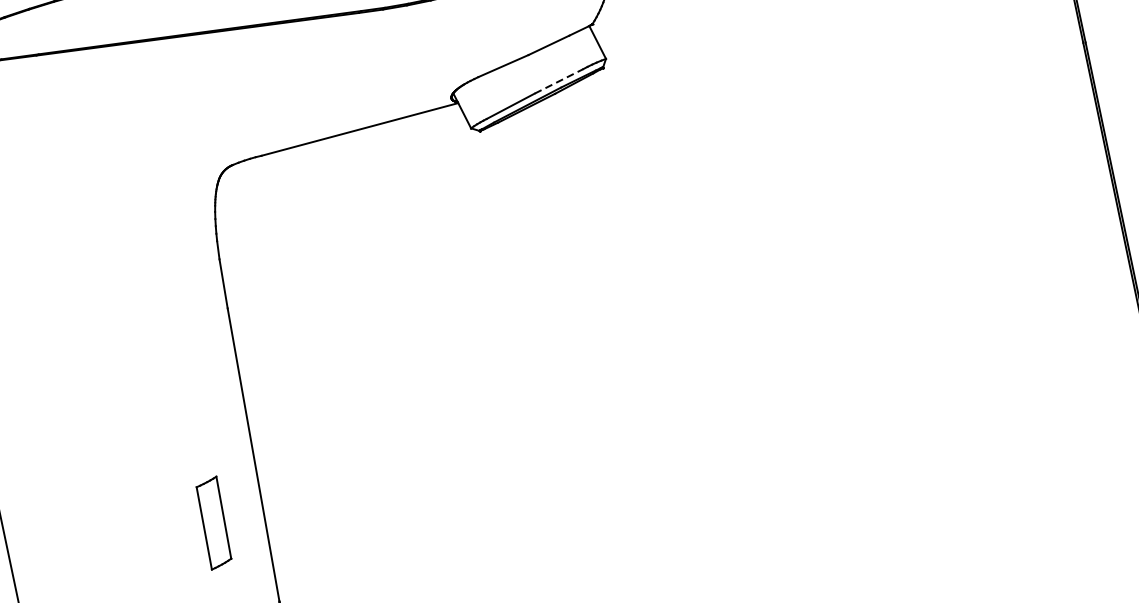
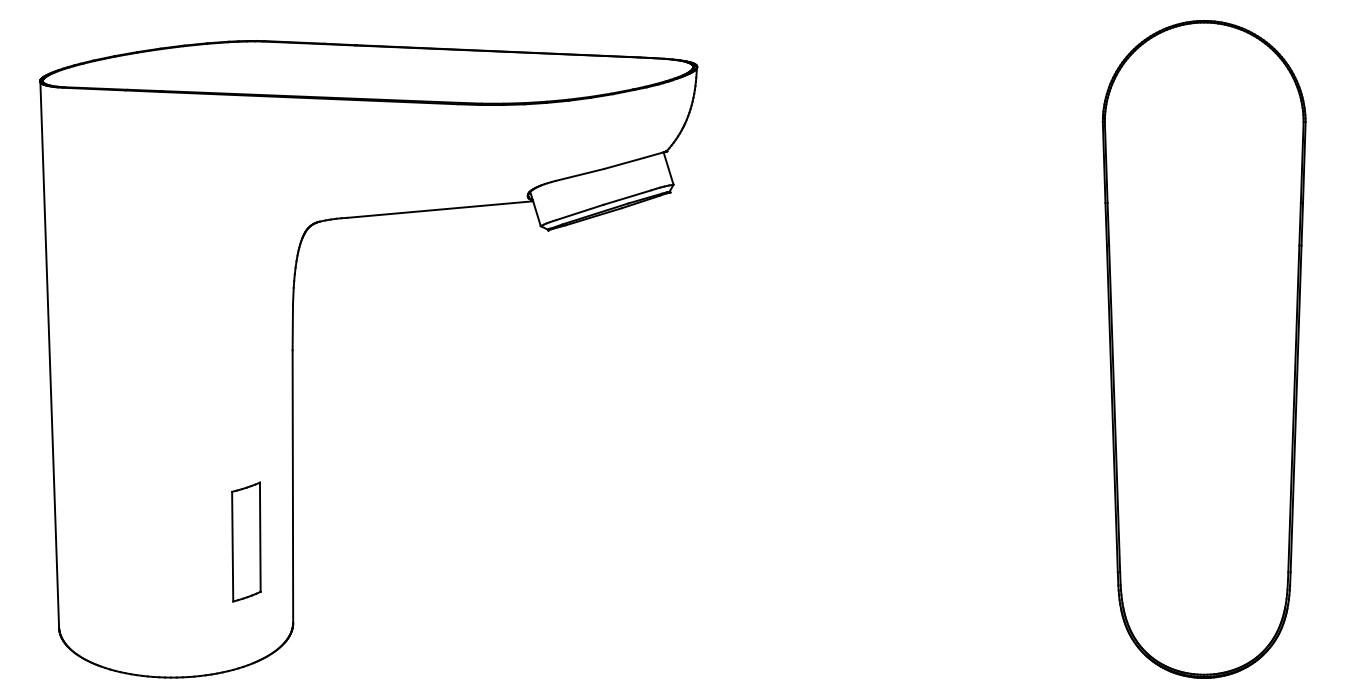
line: (558, 81) -> (627, 197), dashed -> solid
part: (213, 522) -> (246, 541), size x1.43

